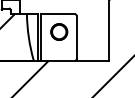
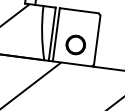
circle: (59, 31) -> (76, 44), moved

